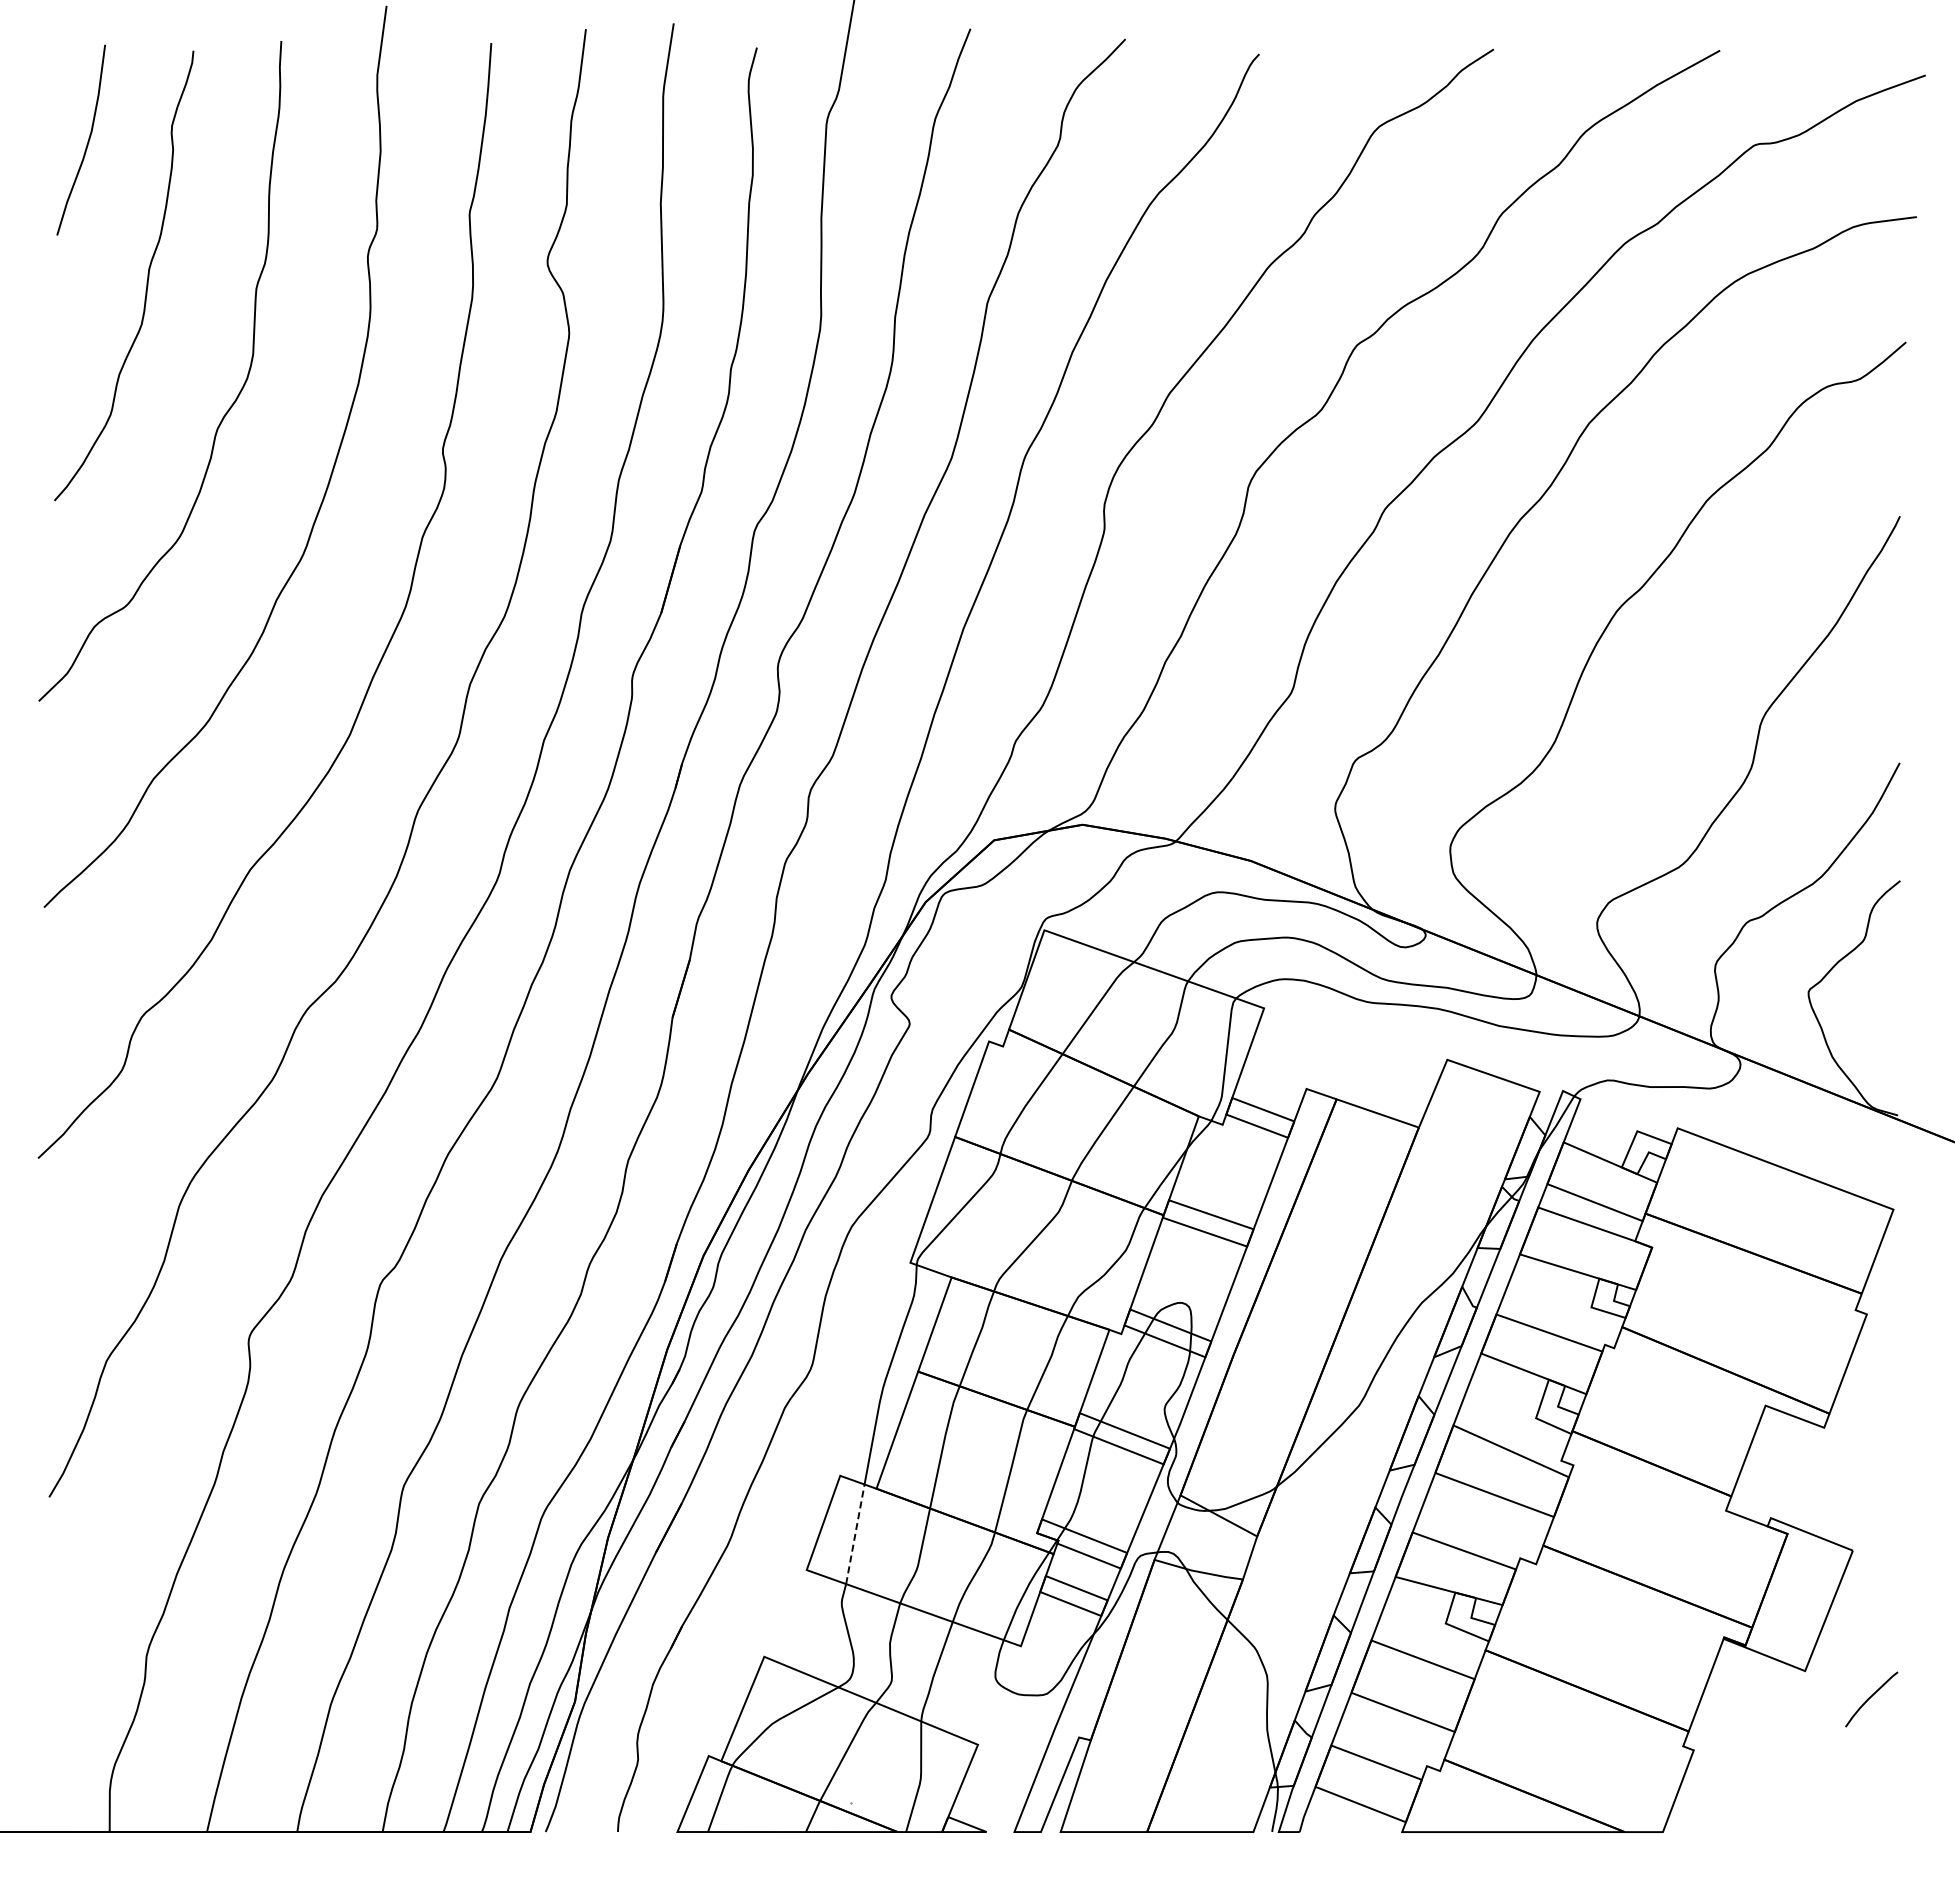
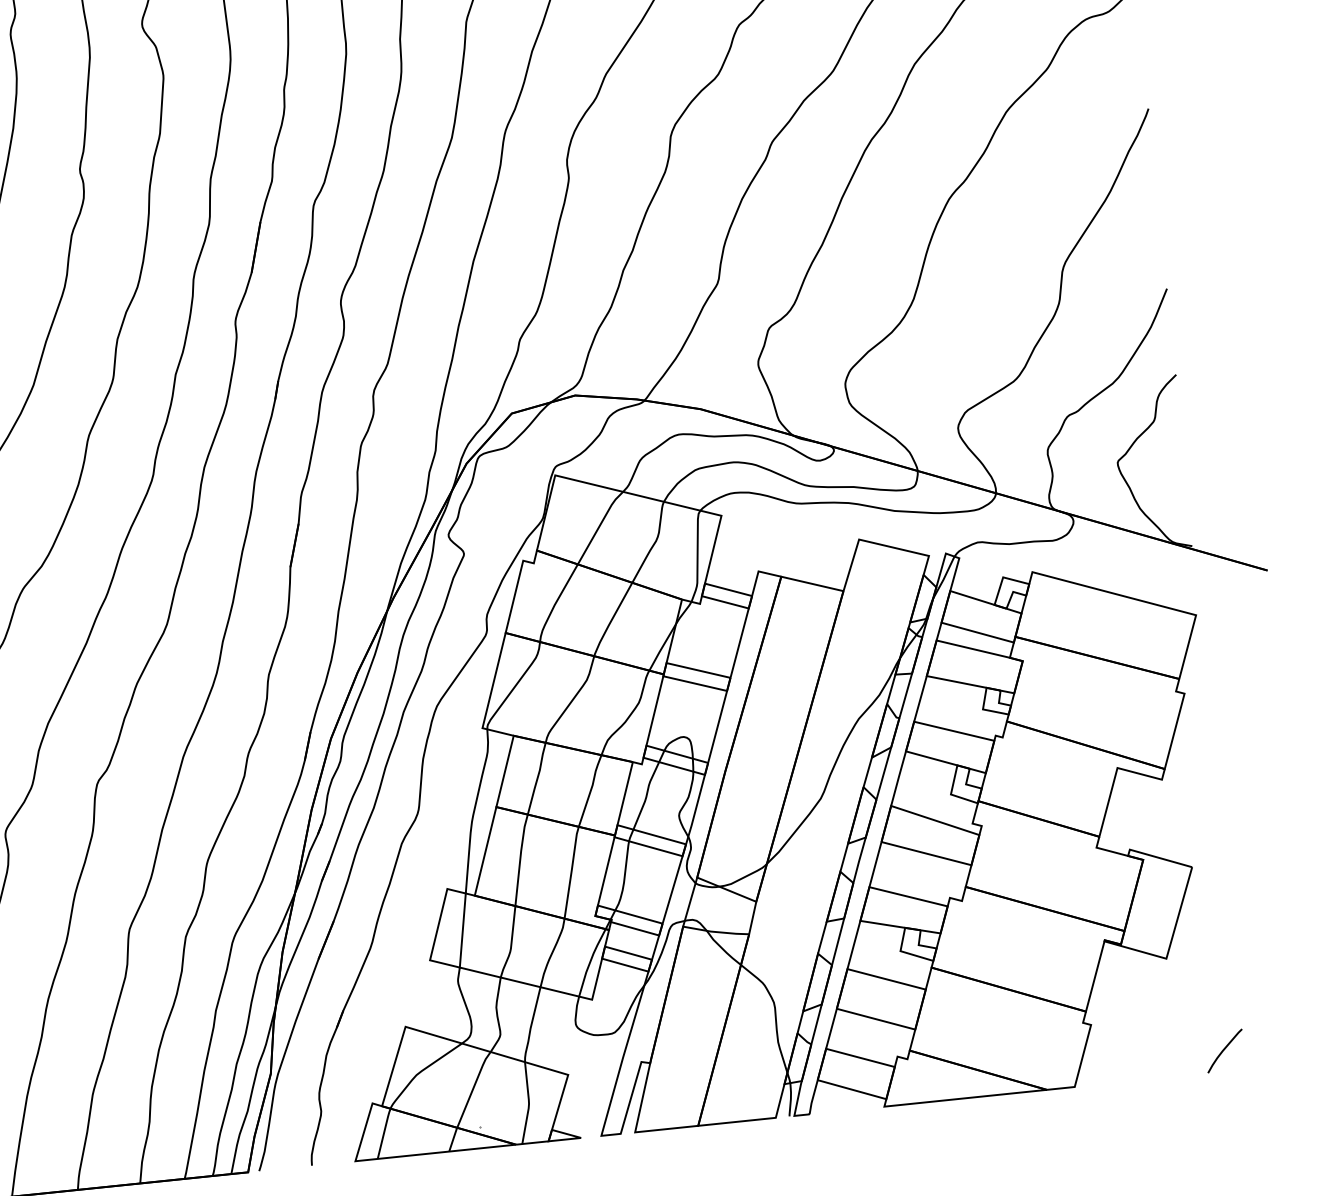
line: (855, 1534) -> (462, 930), dashed -> solid
curve: (1870, 1698) -> (1224, 1050), moved

